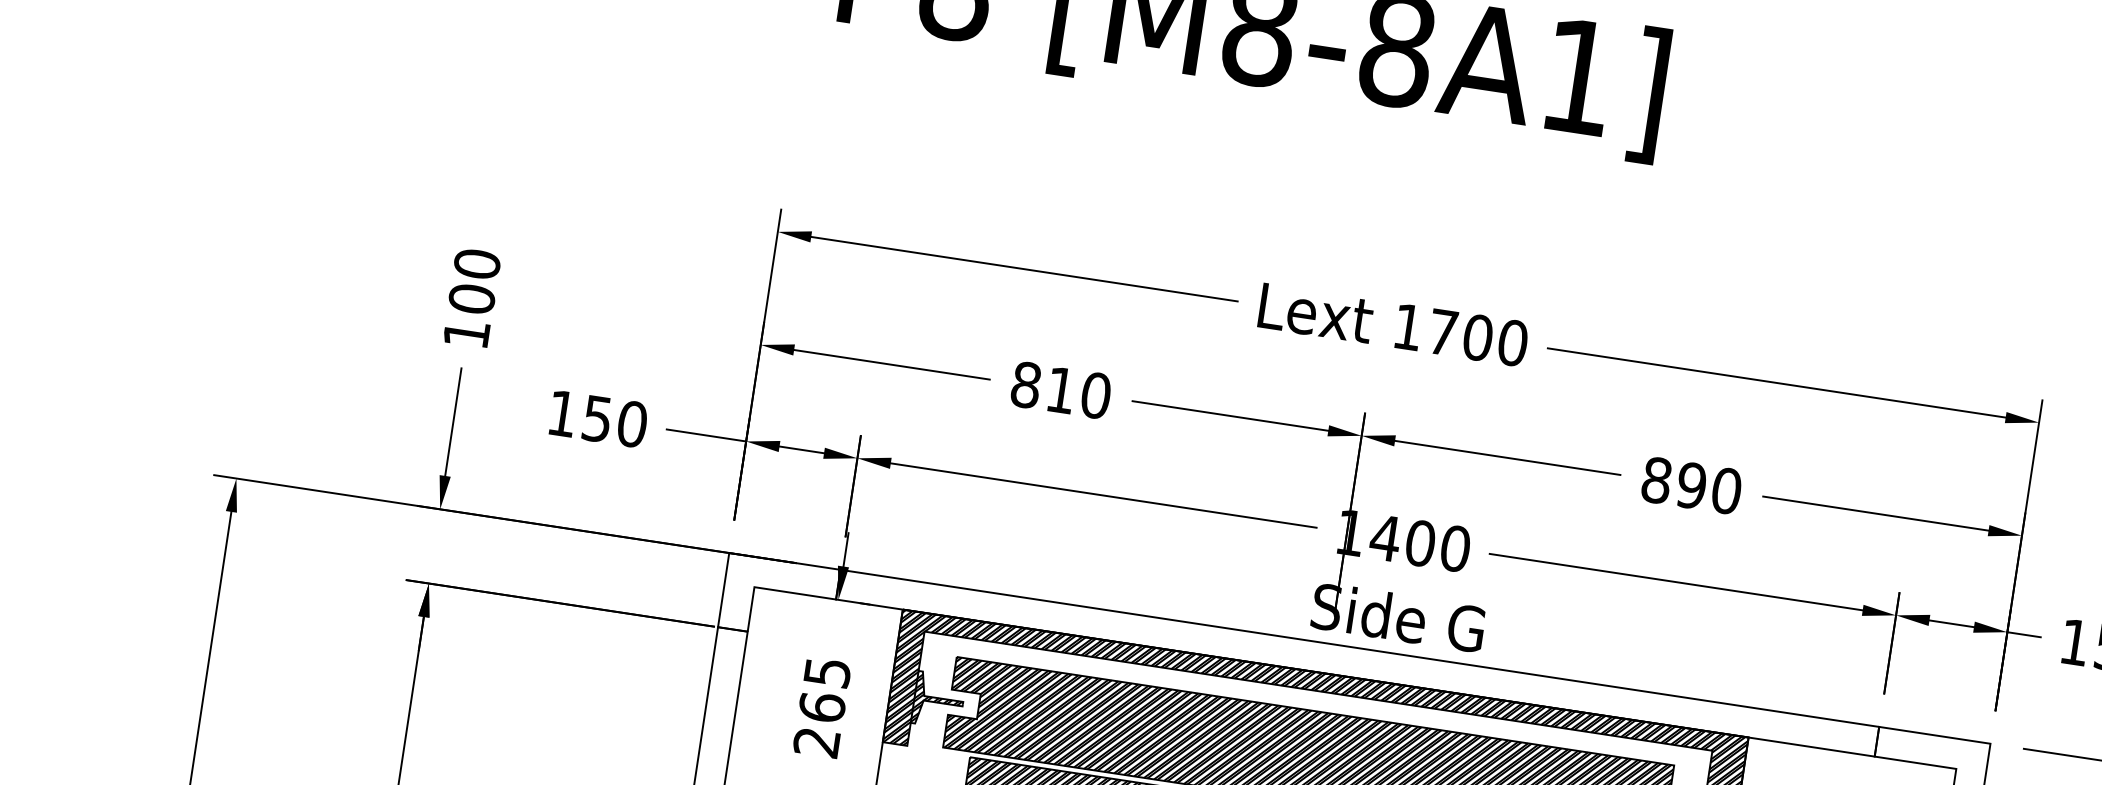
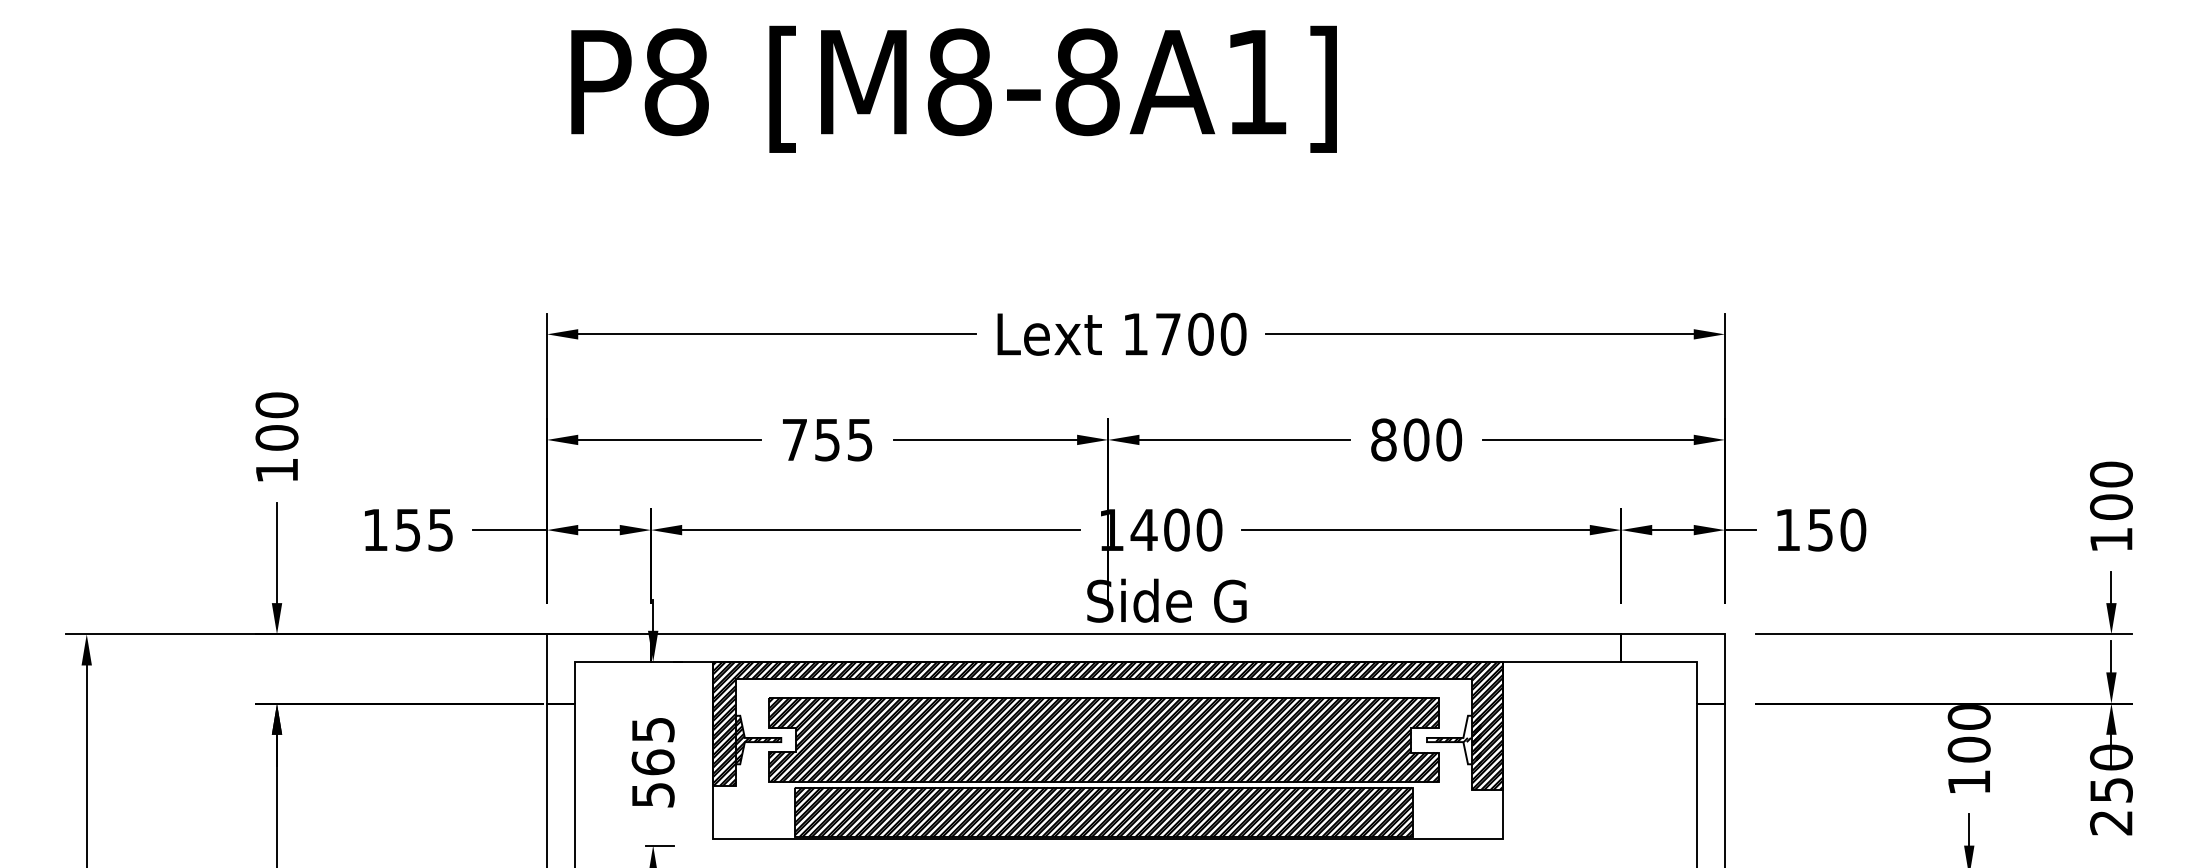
text: (1061, 389) -> (827, 439), 810 -> 755
text: (632, 423) -> (440, 529), 150 -> 155
text: (1691, 485) -> (1416, 439), 890 -> 800
text: (816, 742) -> (652, 795), 265 -> 565

